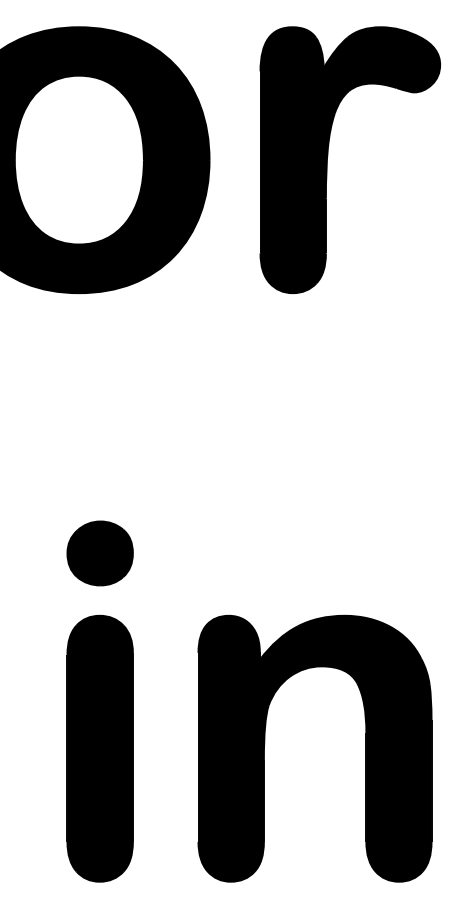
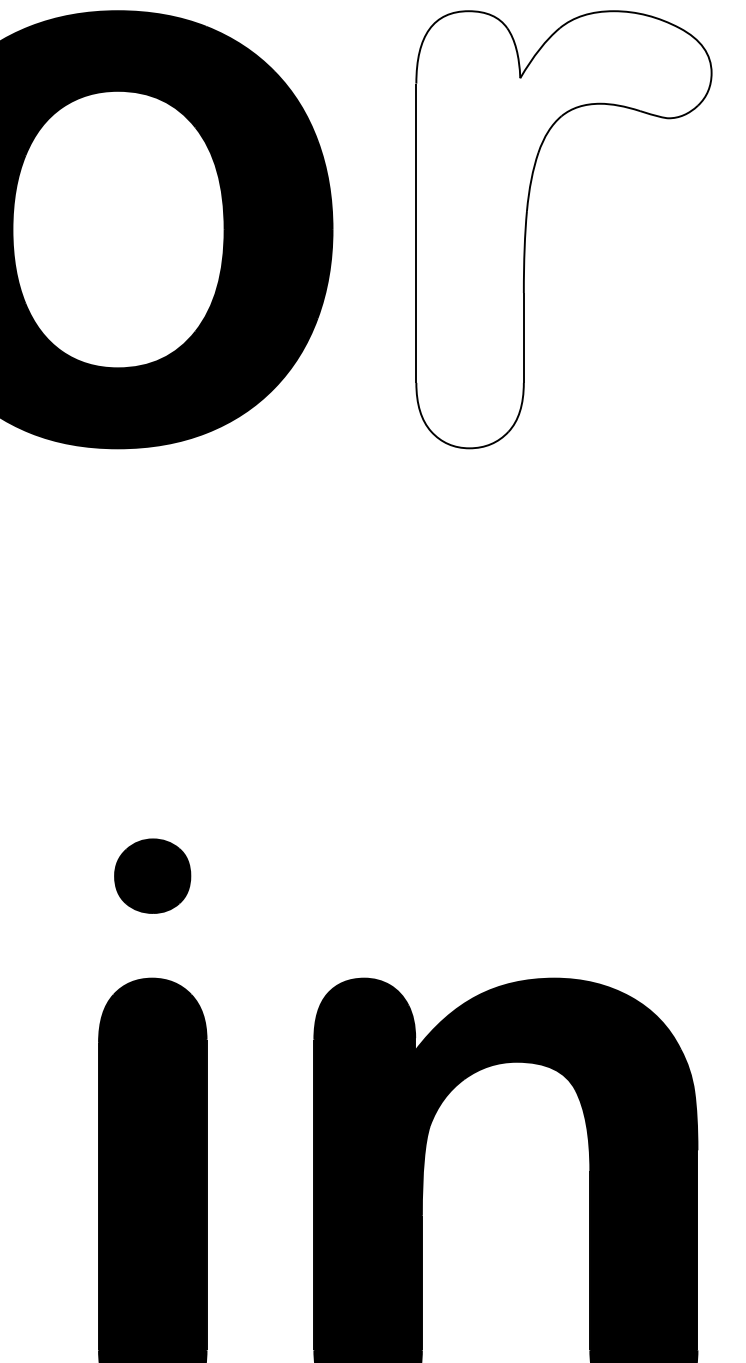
fill: (350, 160) -> (564, 230), removed
part: (99, 553) -> (151, 876), size x0.7

